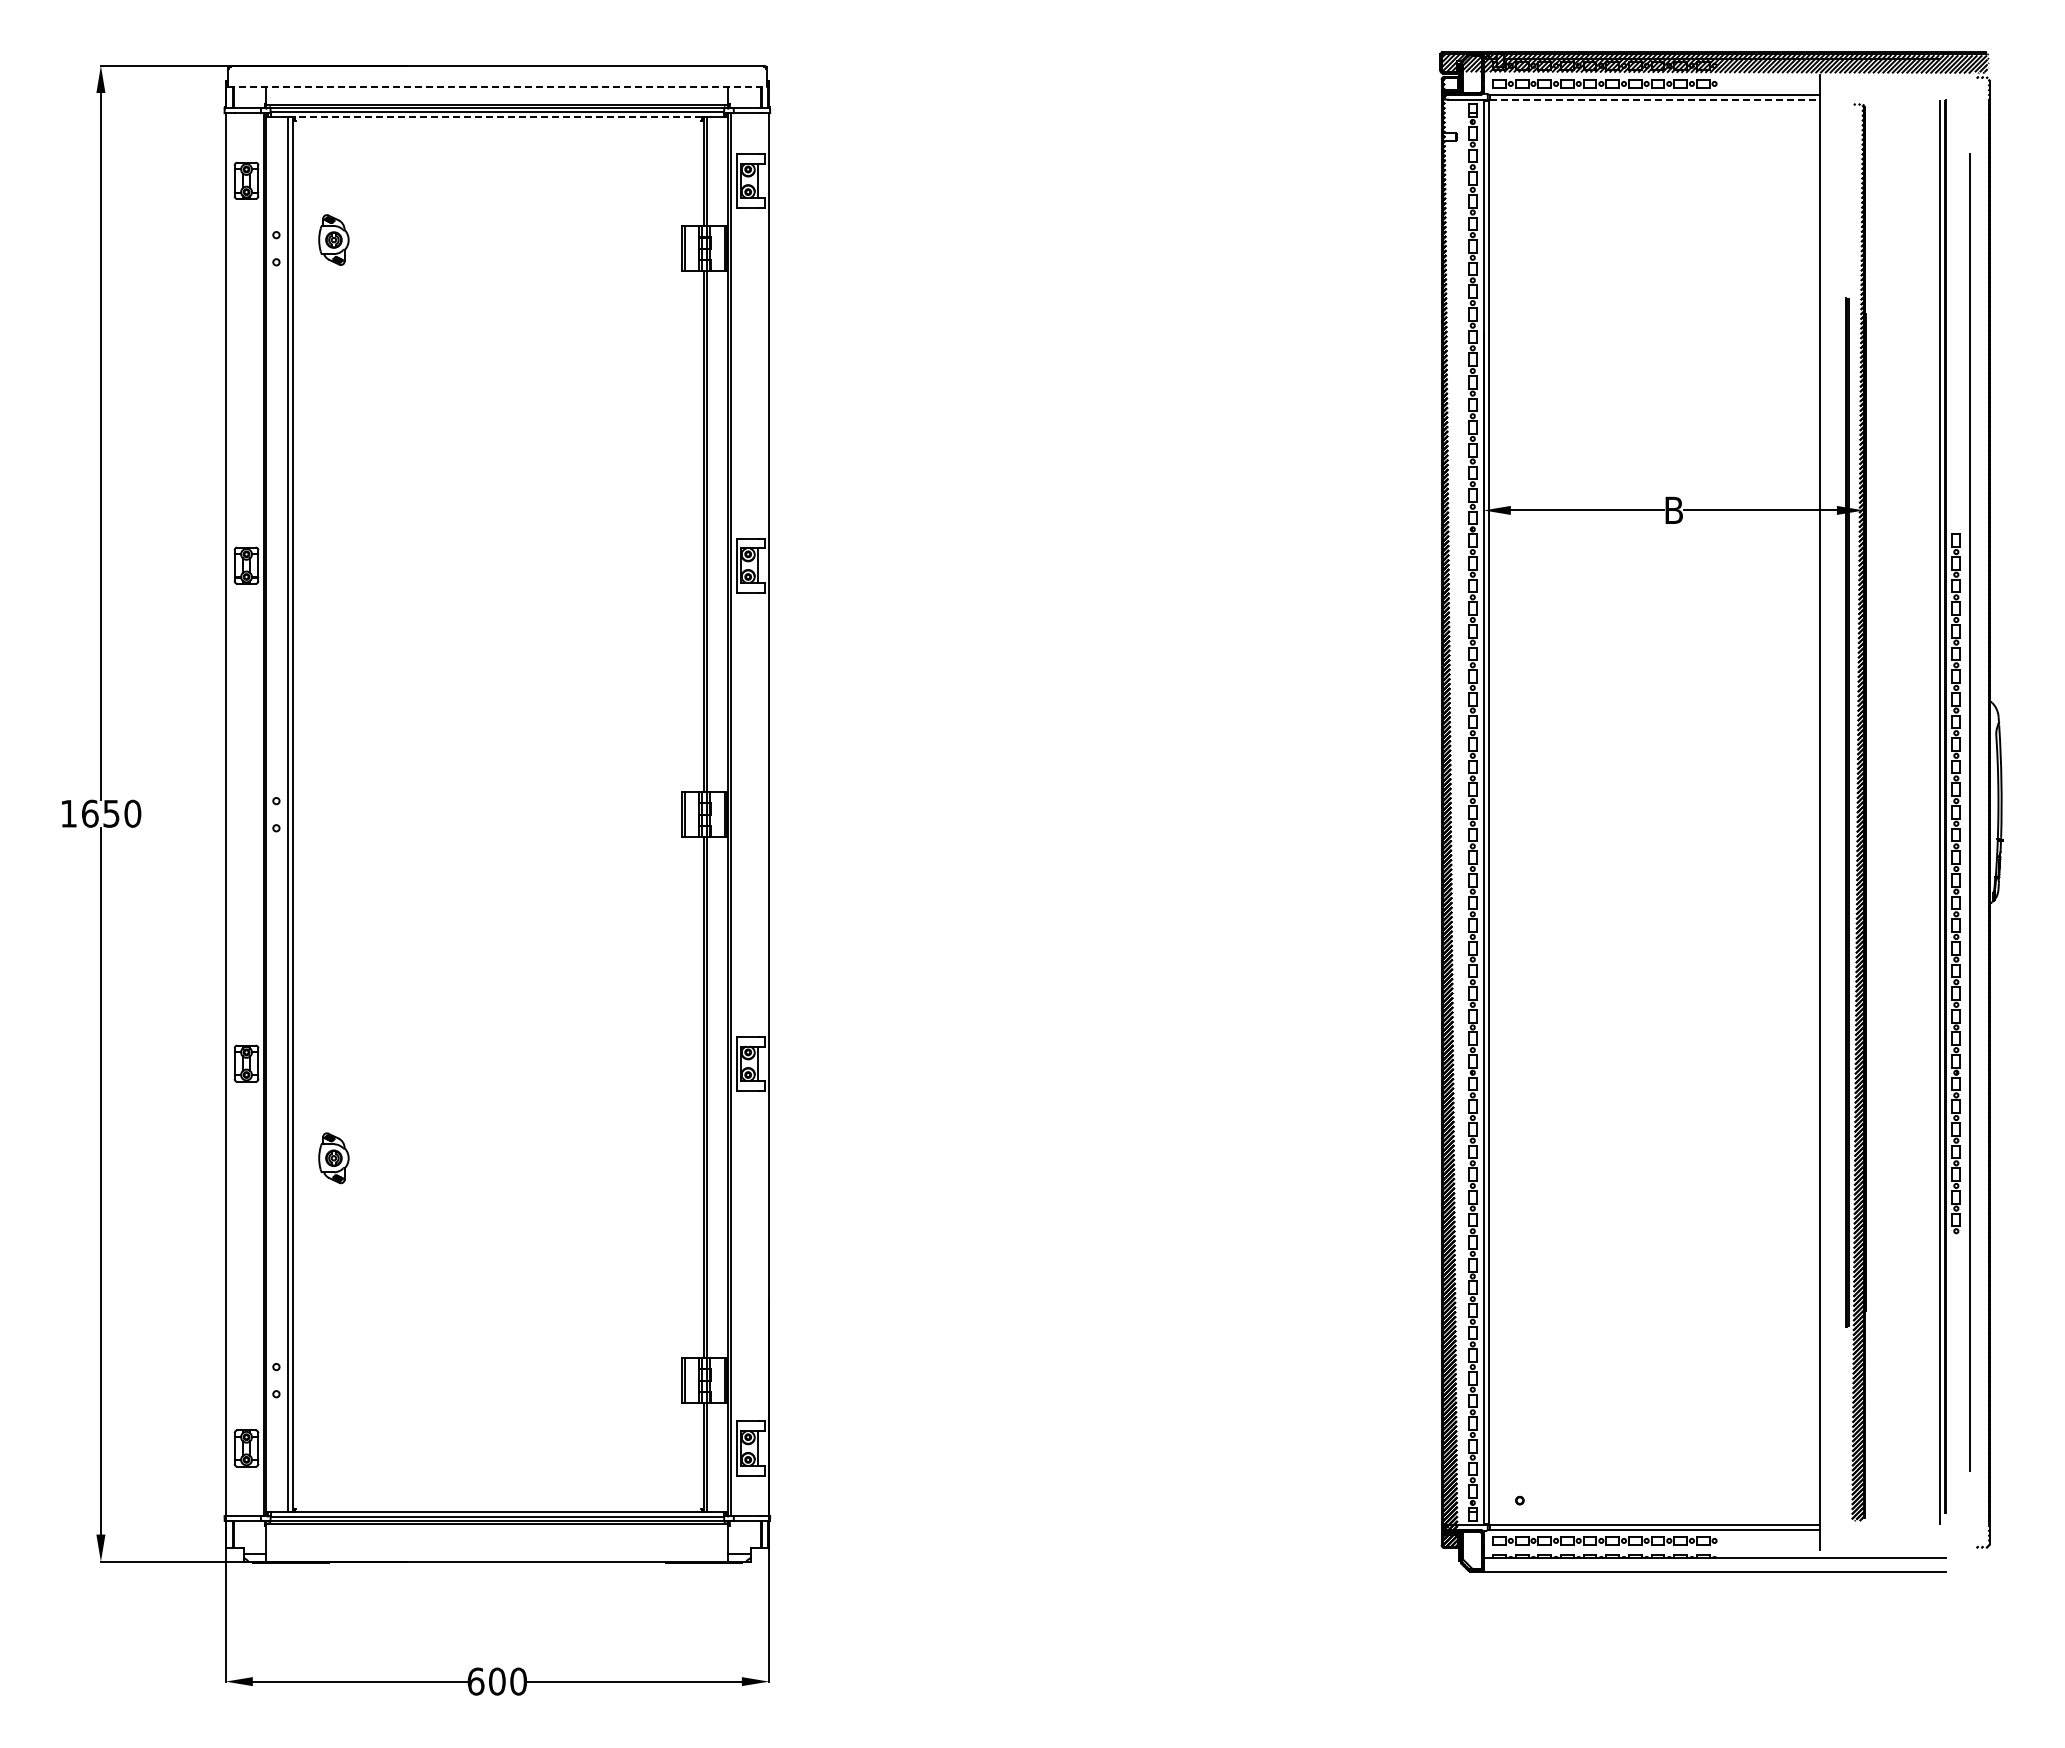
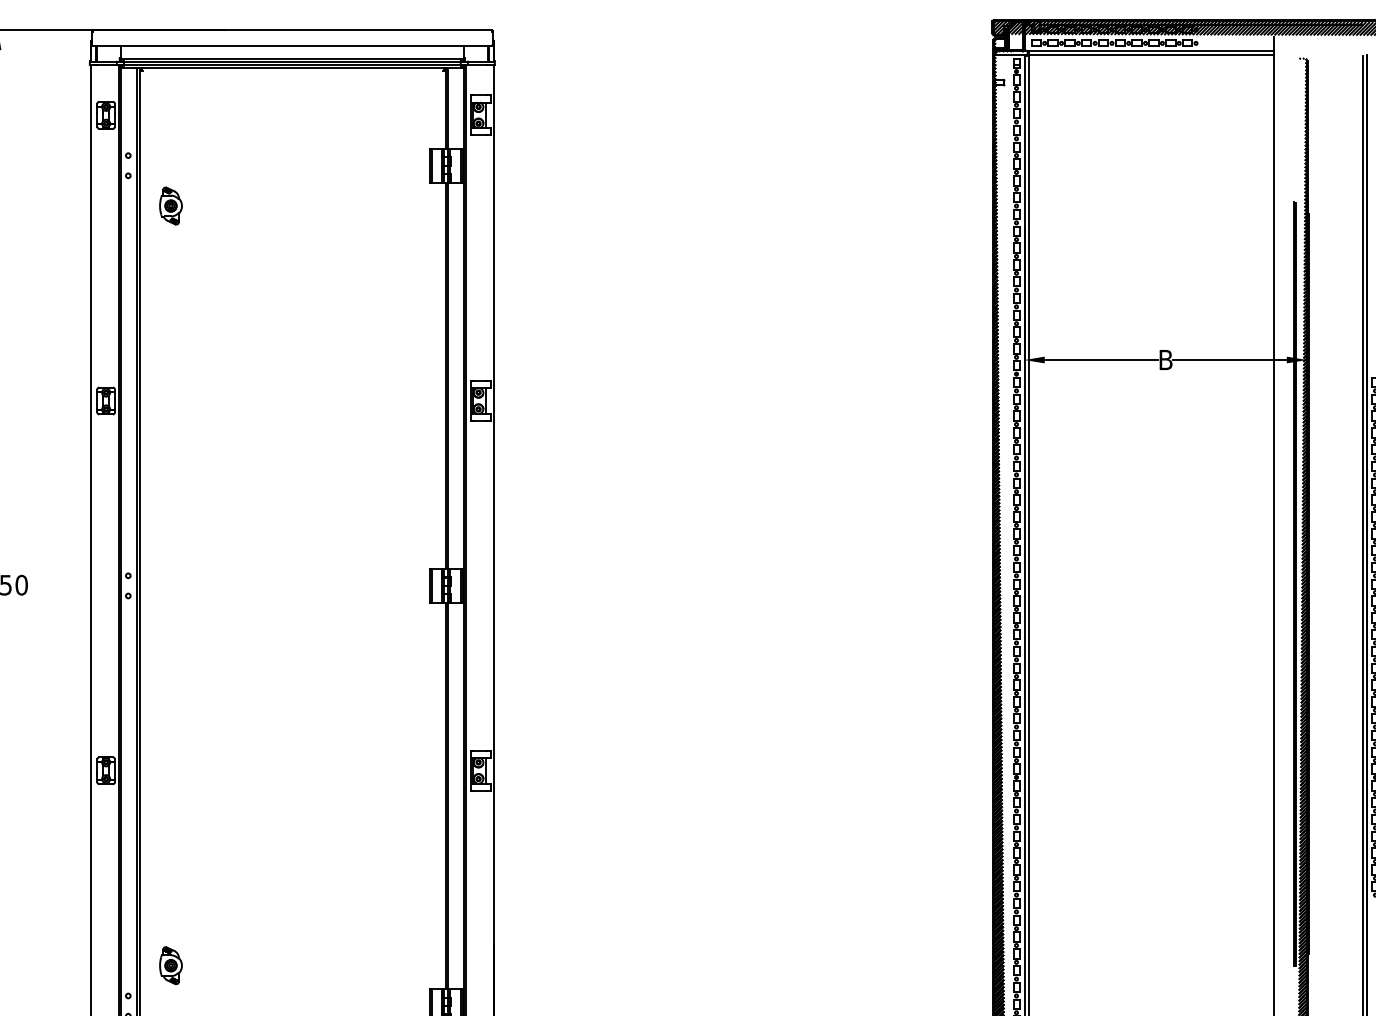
line: (497, 87) -> (292, 46), dashed -> solid
line: (1655, 100) -> (1152, 55), dashed -> solid
line: (498, 117) -> (293, 68), dashed -> solid
part: (333, 239) -> (170, 205), moved
part: (333, 1158) -> (170, 965), moved

